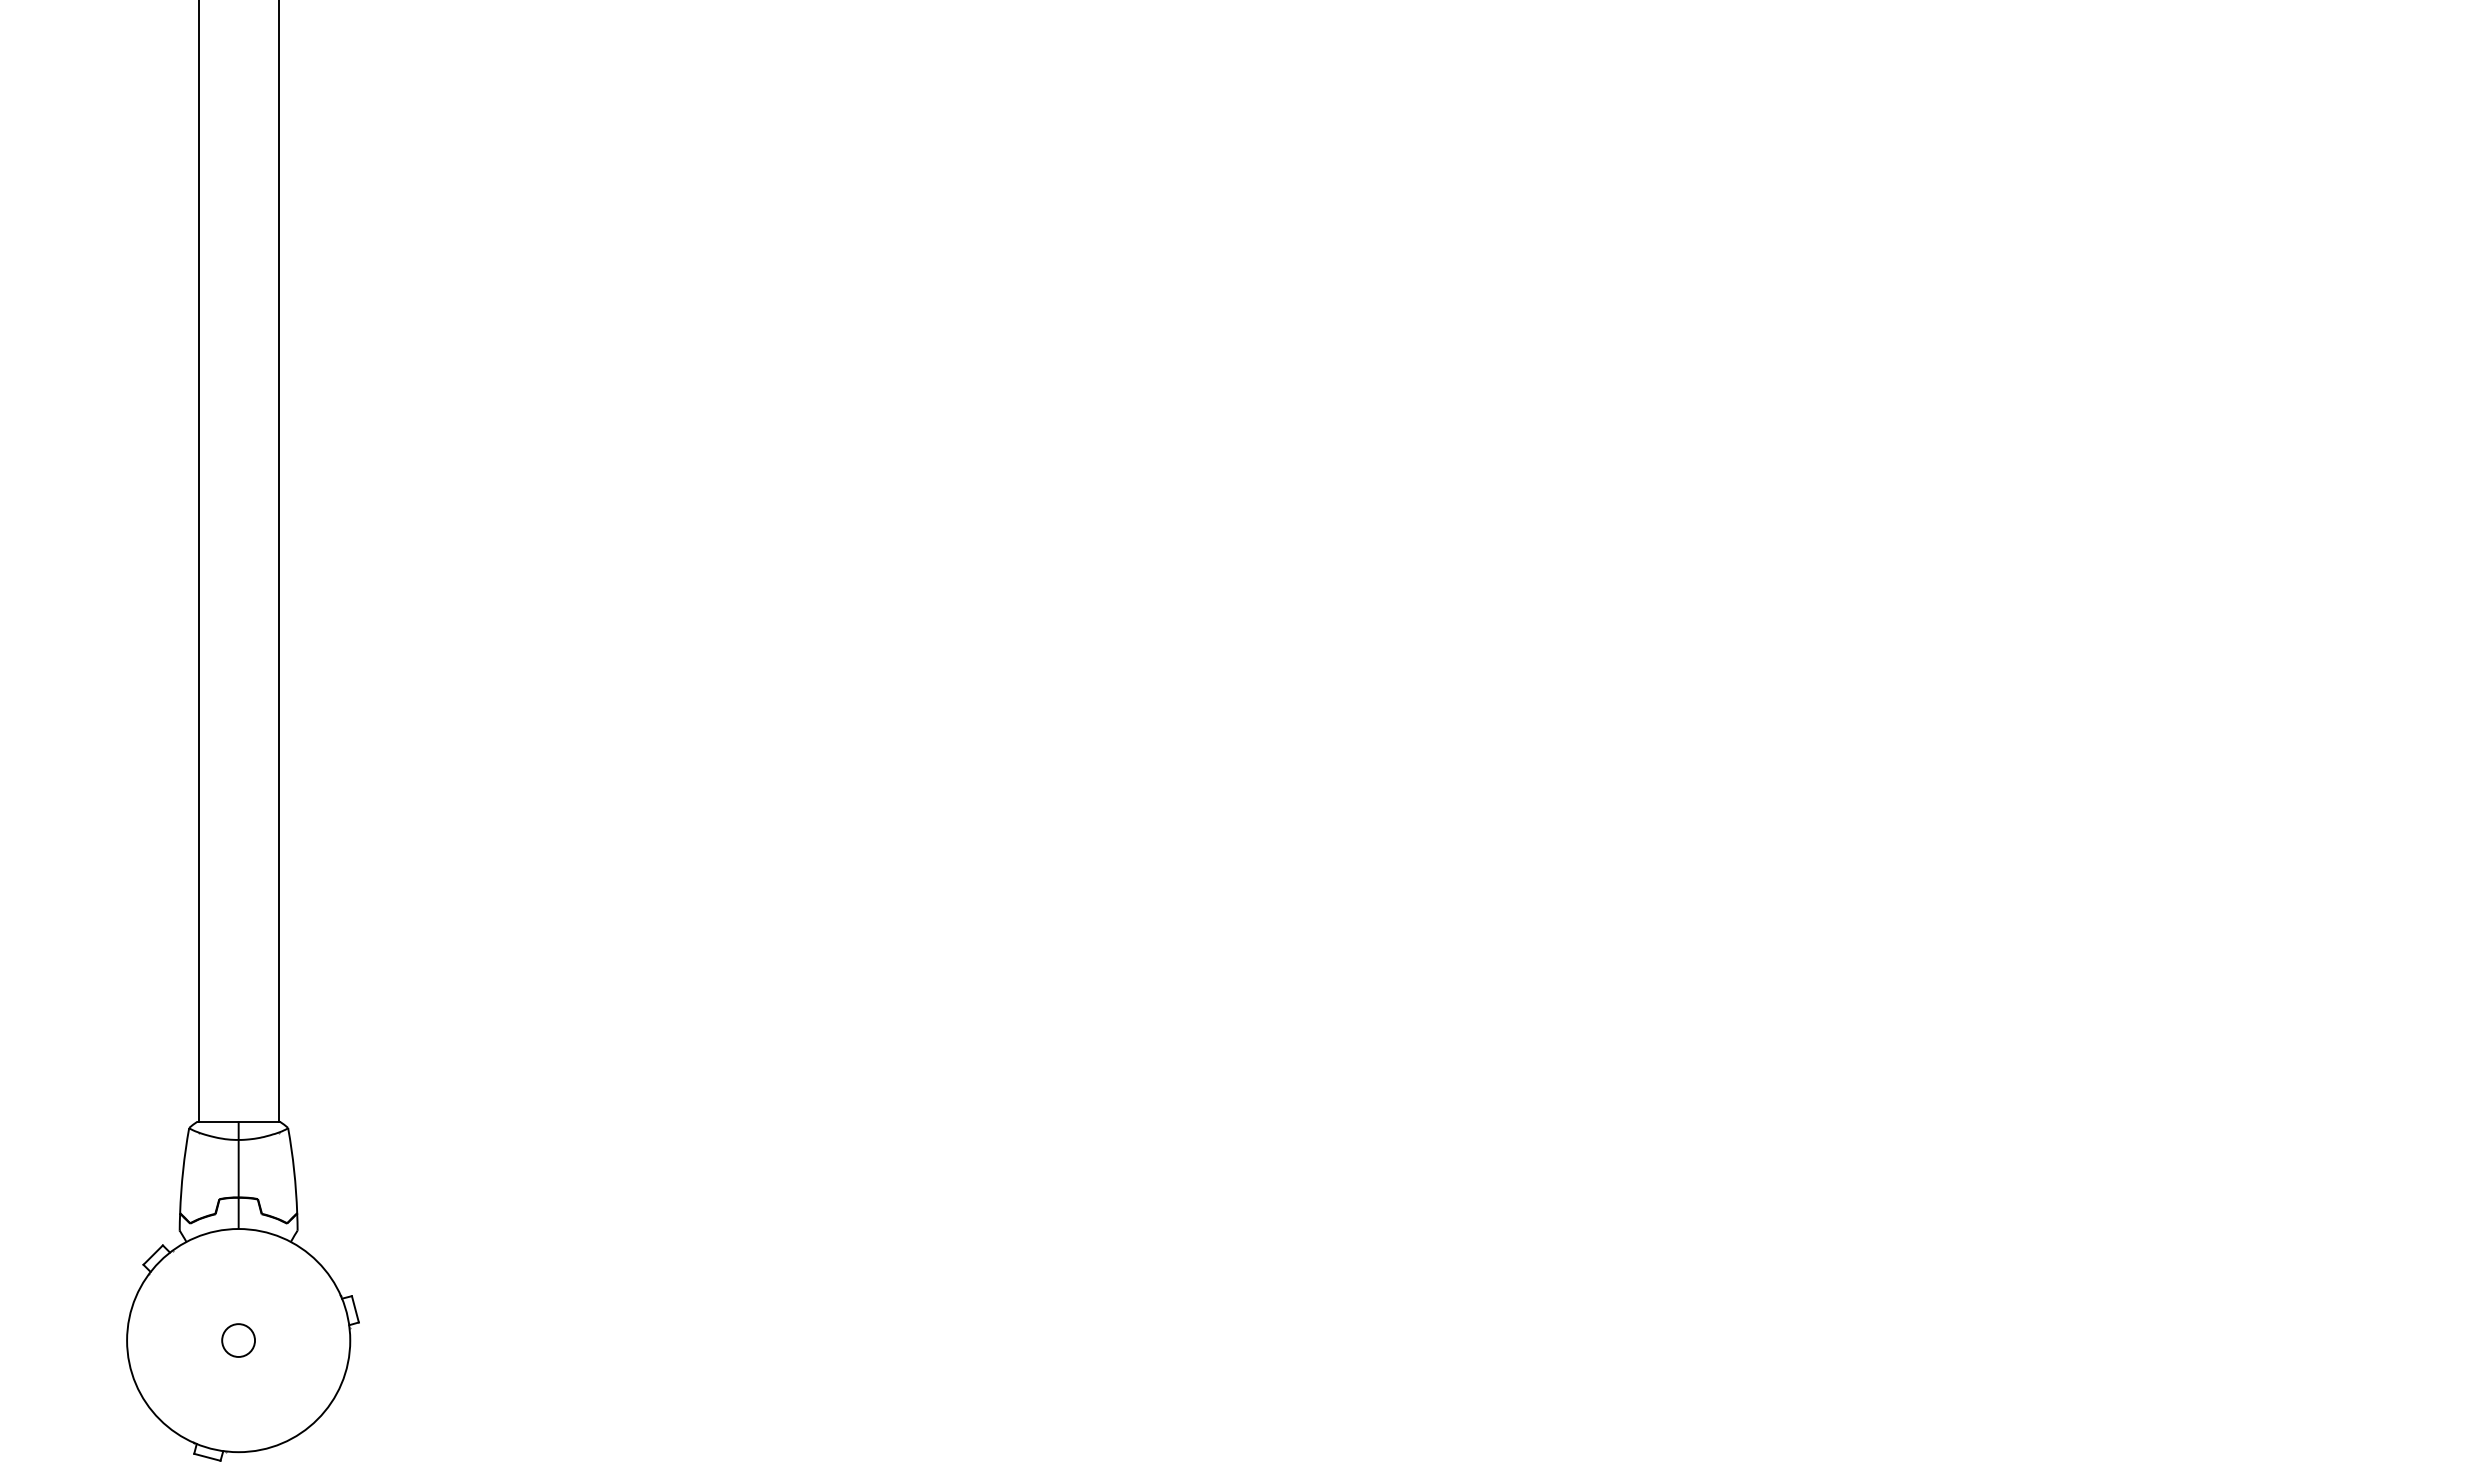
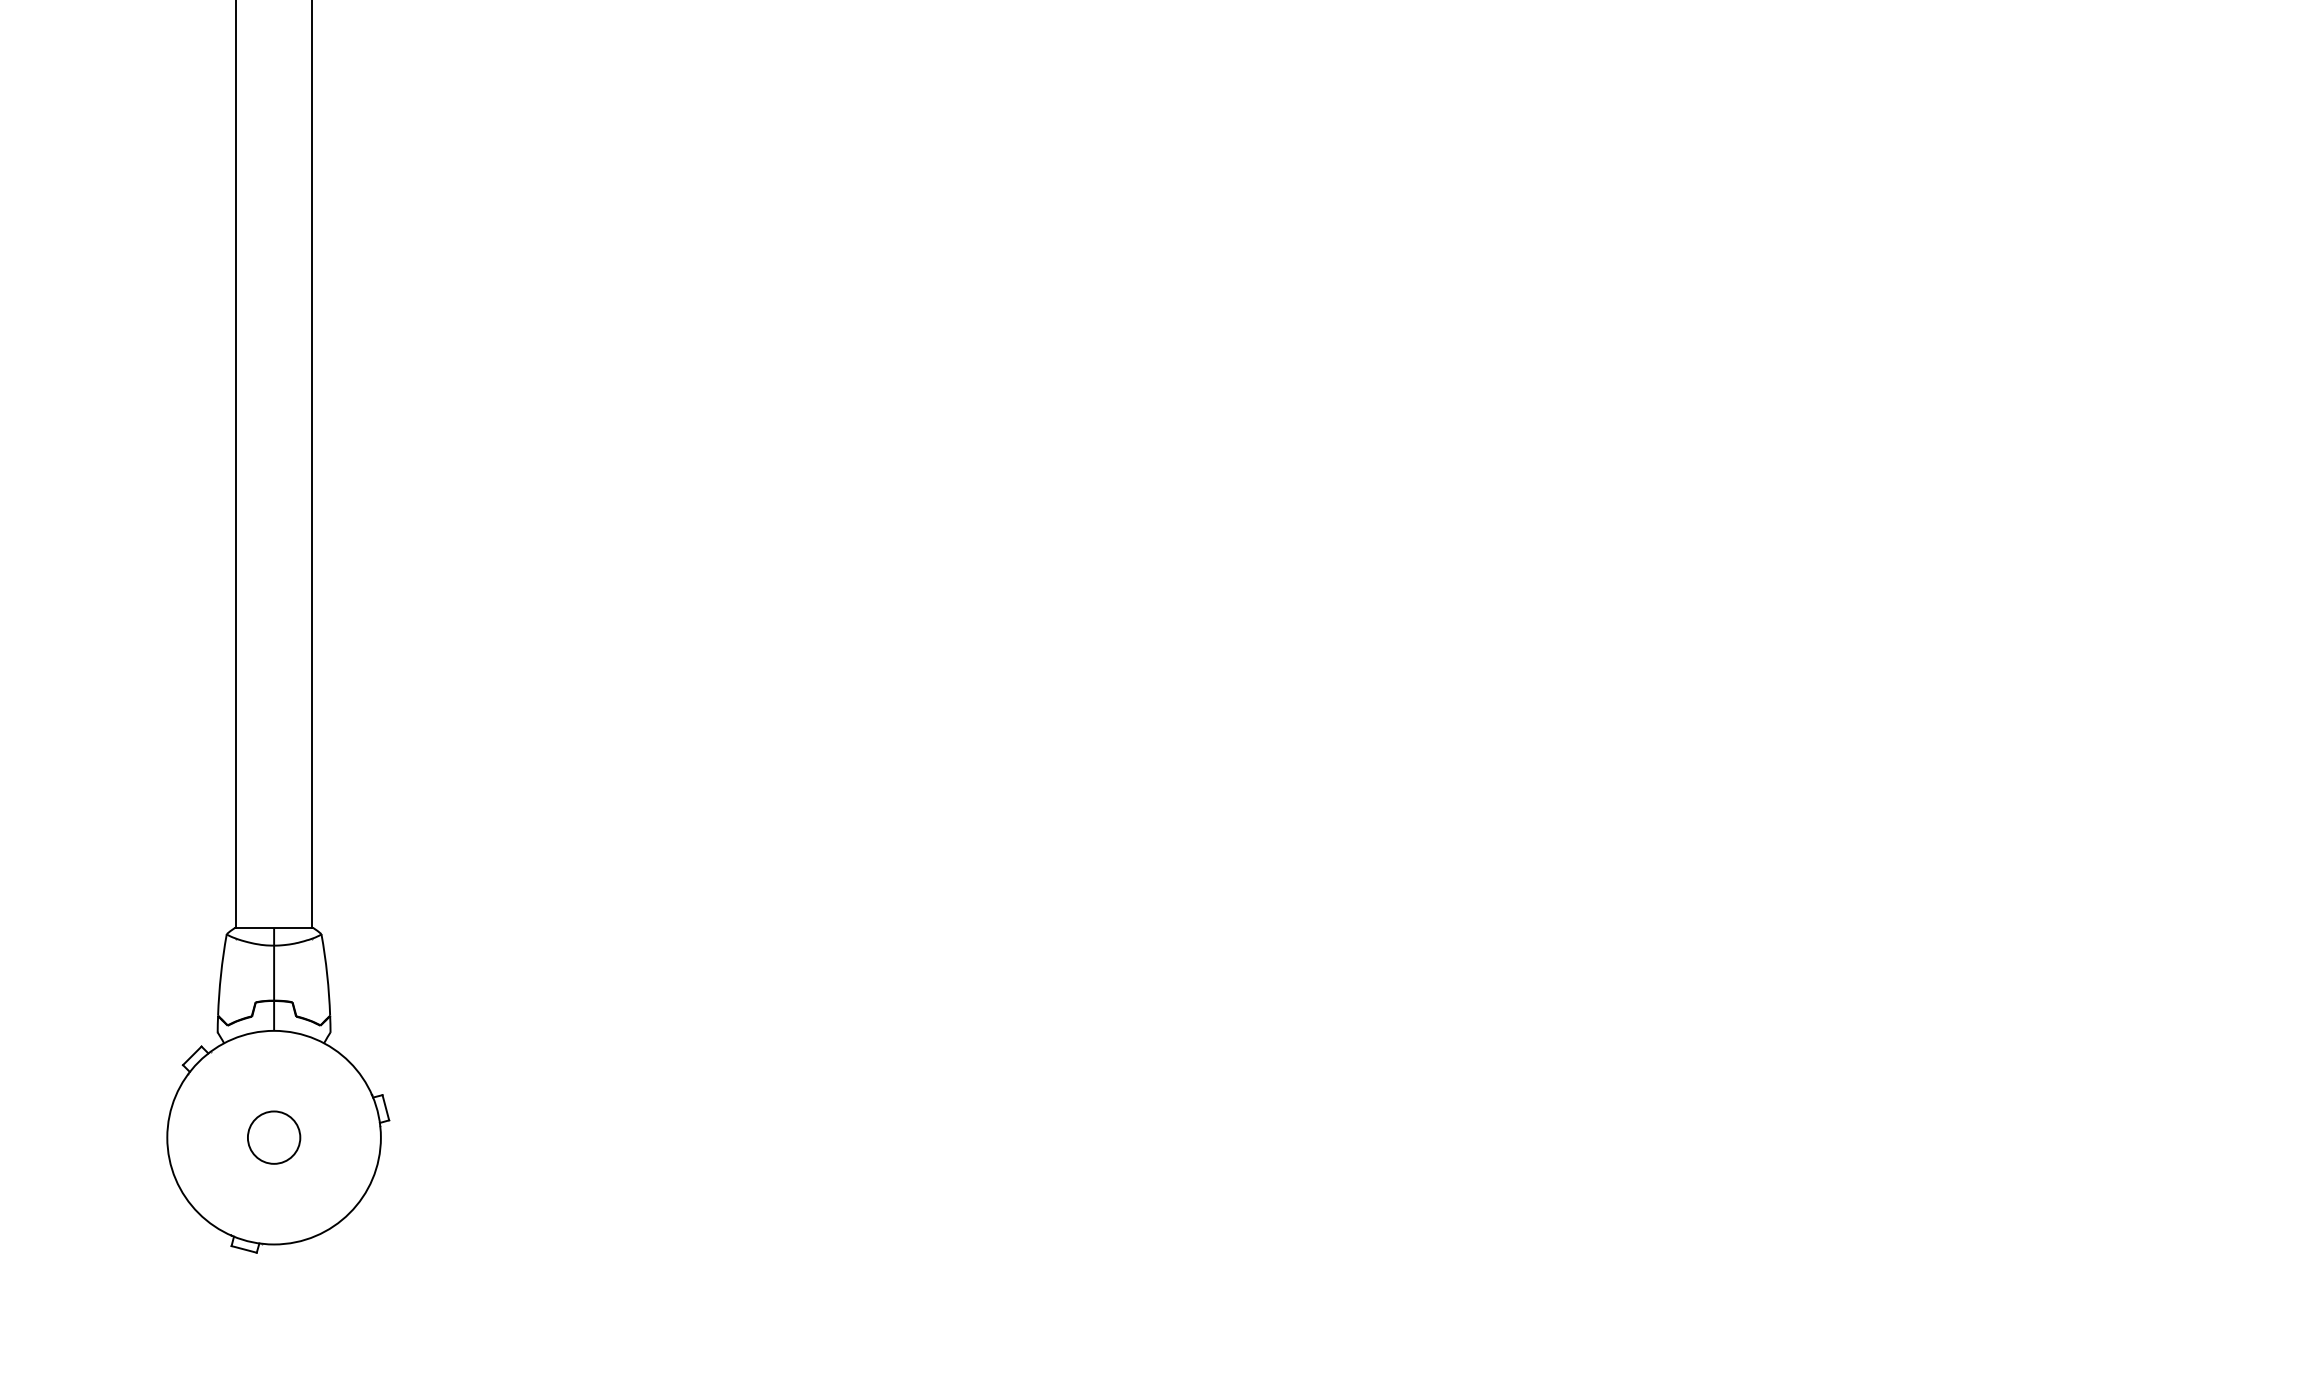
circle: (238, 1340) -> (273, 1137), size x1.67

